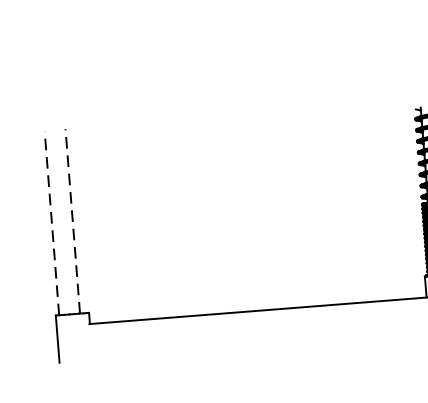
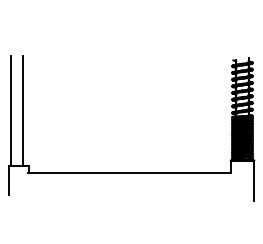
line: (72, 220) -> (23, 110), dashed -> solid
line: (51, 222) -> (10, 110), dashed -> solid

